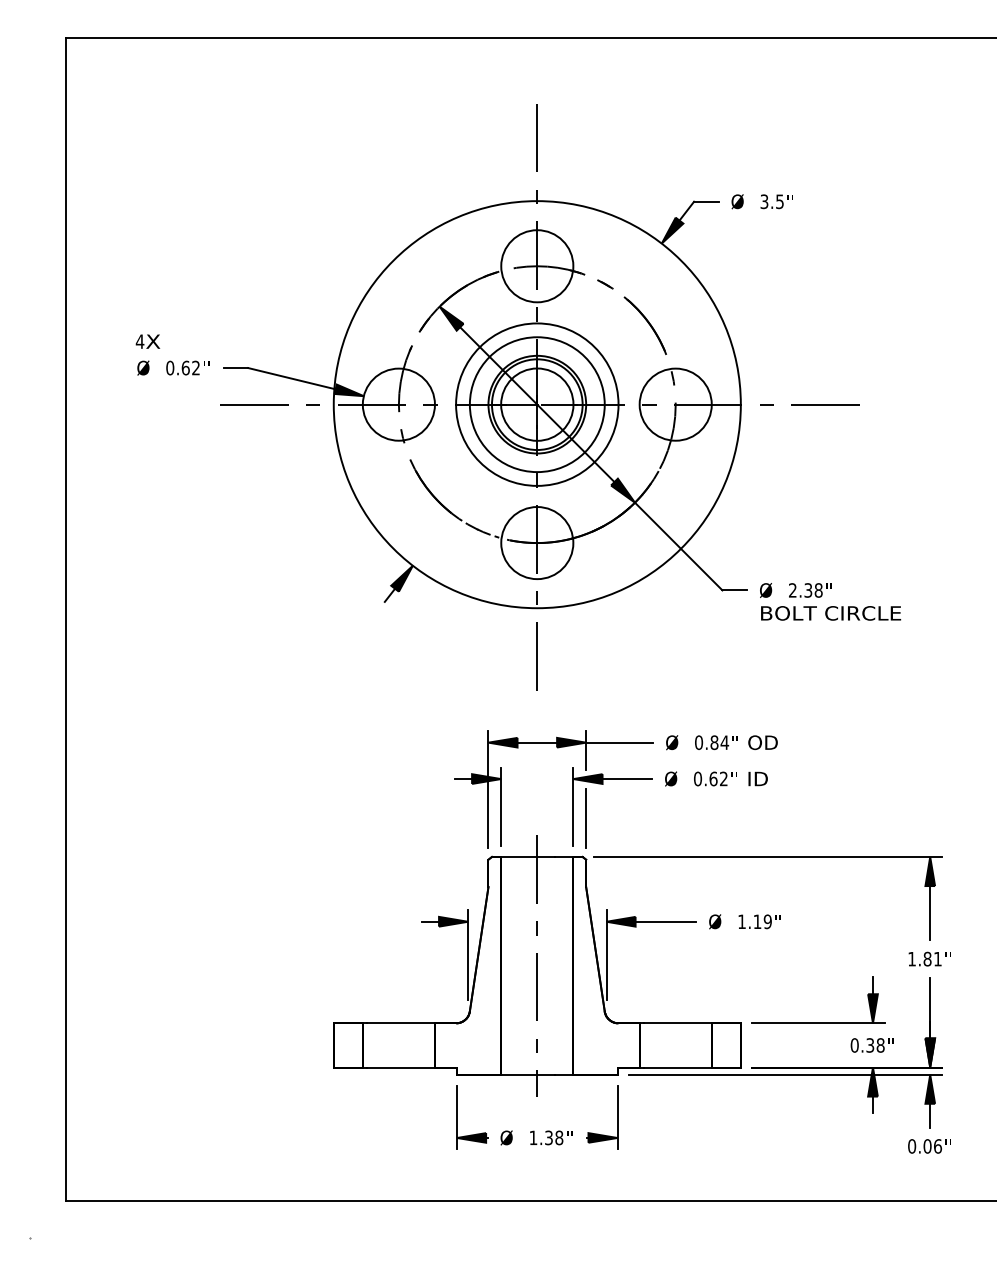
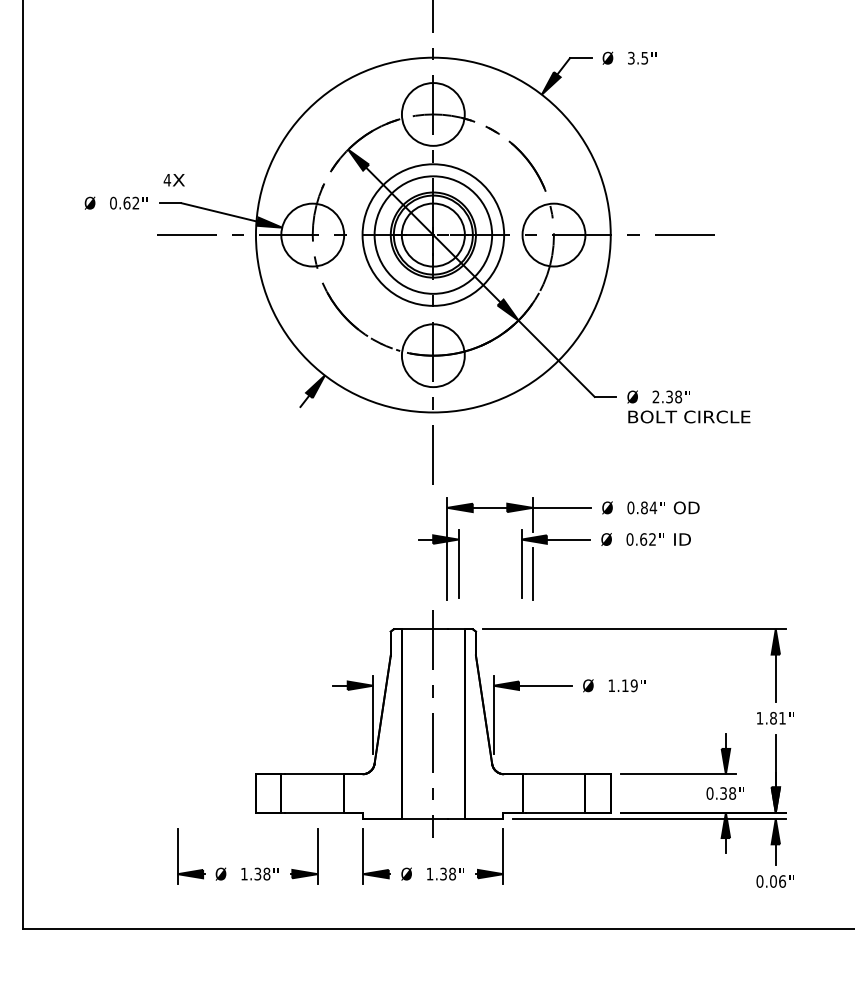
text: (147, 341) -> (173, 180), moved
part: (615, 779) -> (558, 539), moved
part: (321, 1130) -> (245, 867), added

